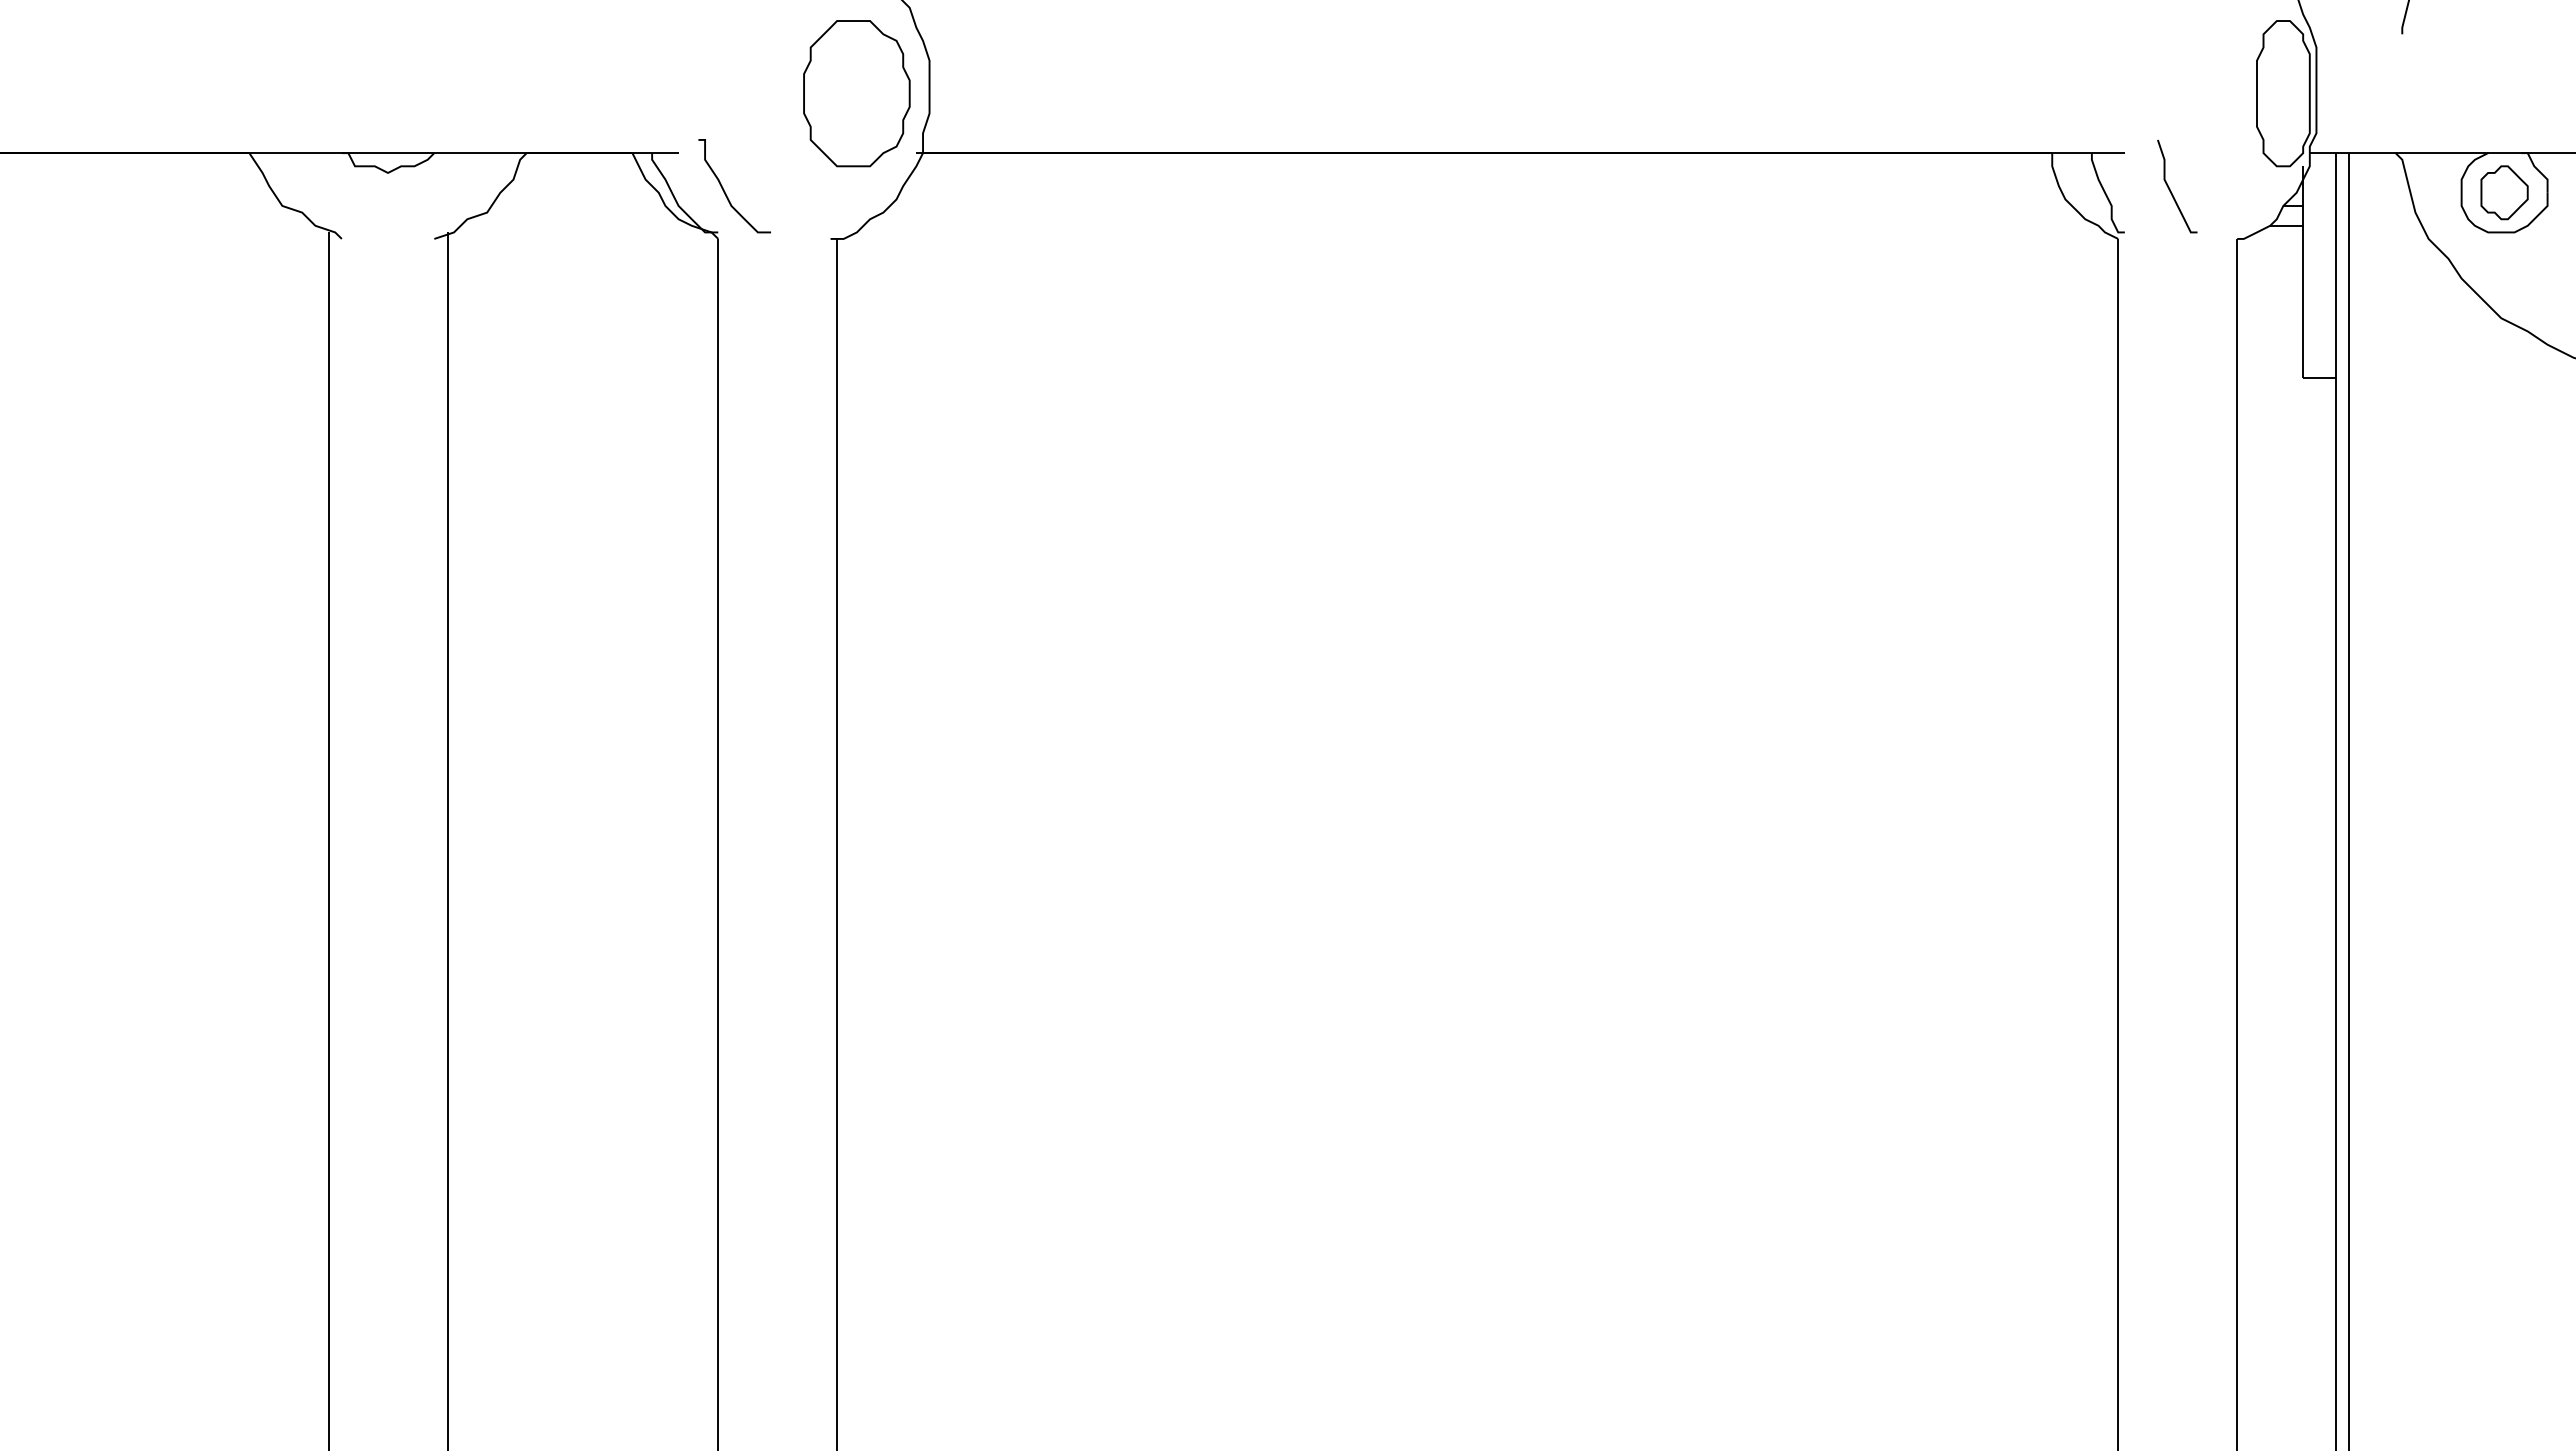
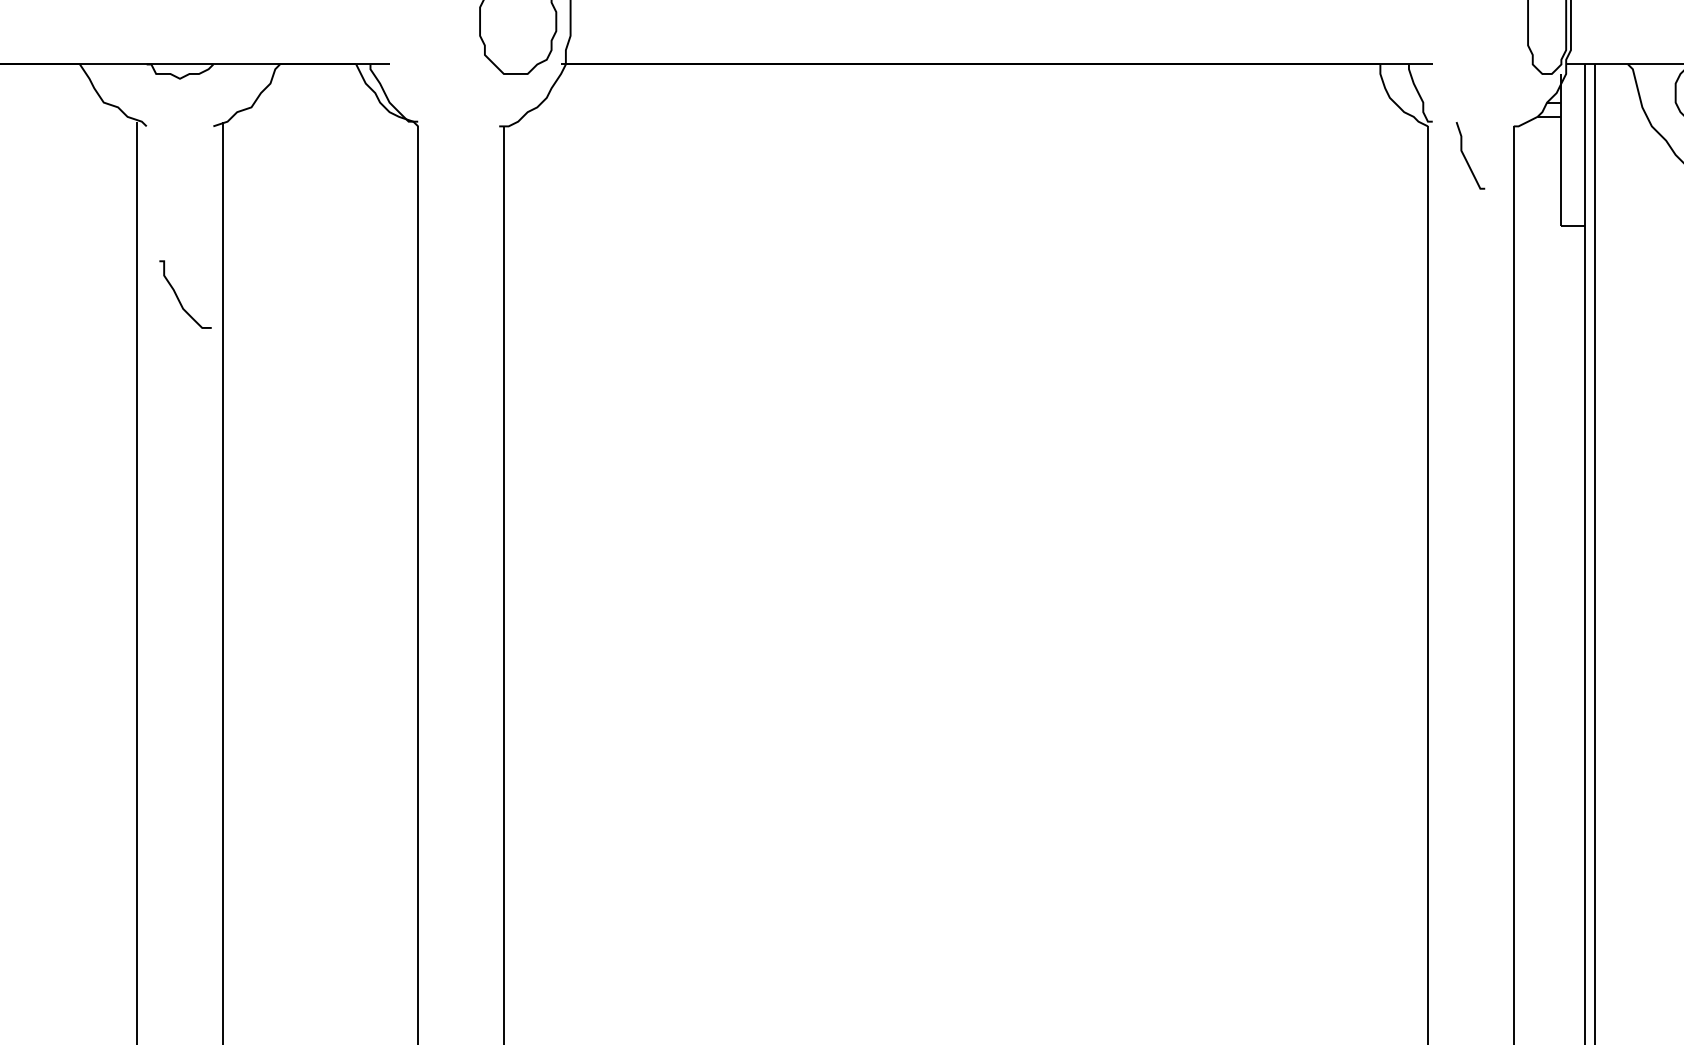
curve: (2171, 190) -> (1466, 158), moved
curve: (725, 191) -> (178, 298), moved

